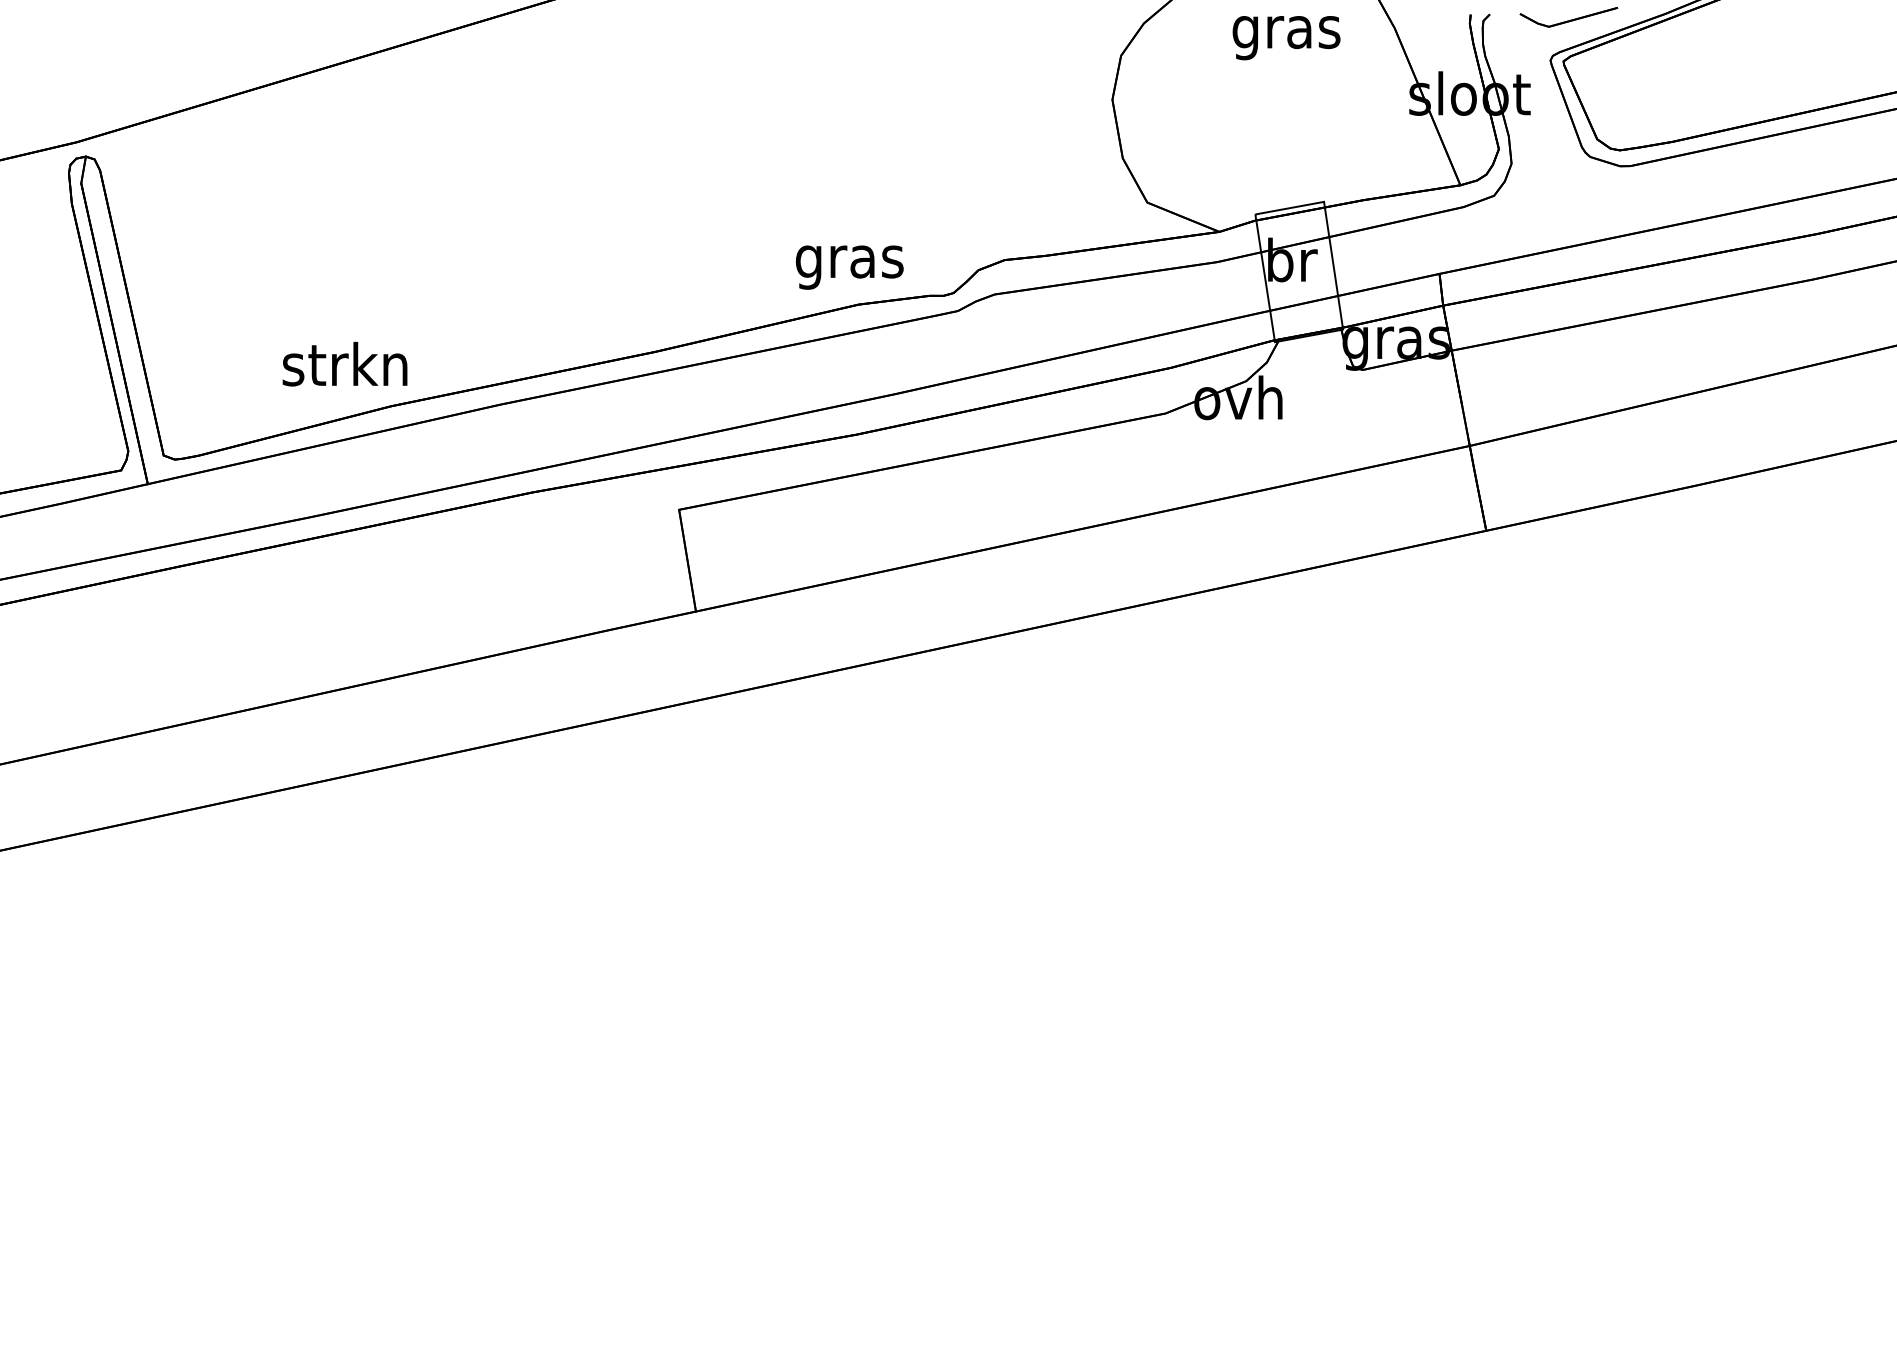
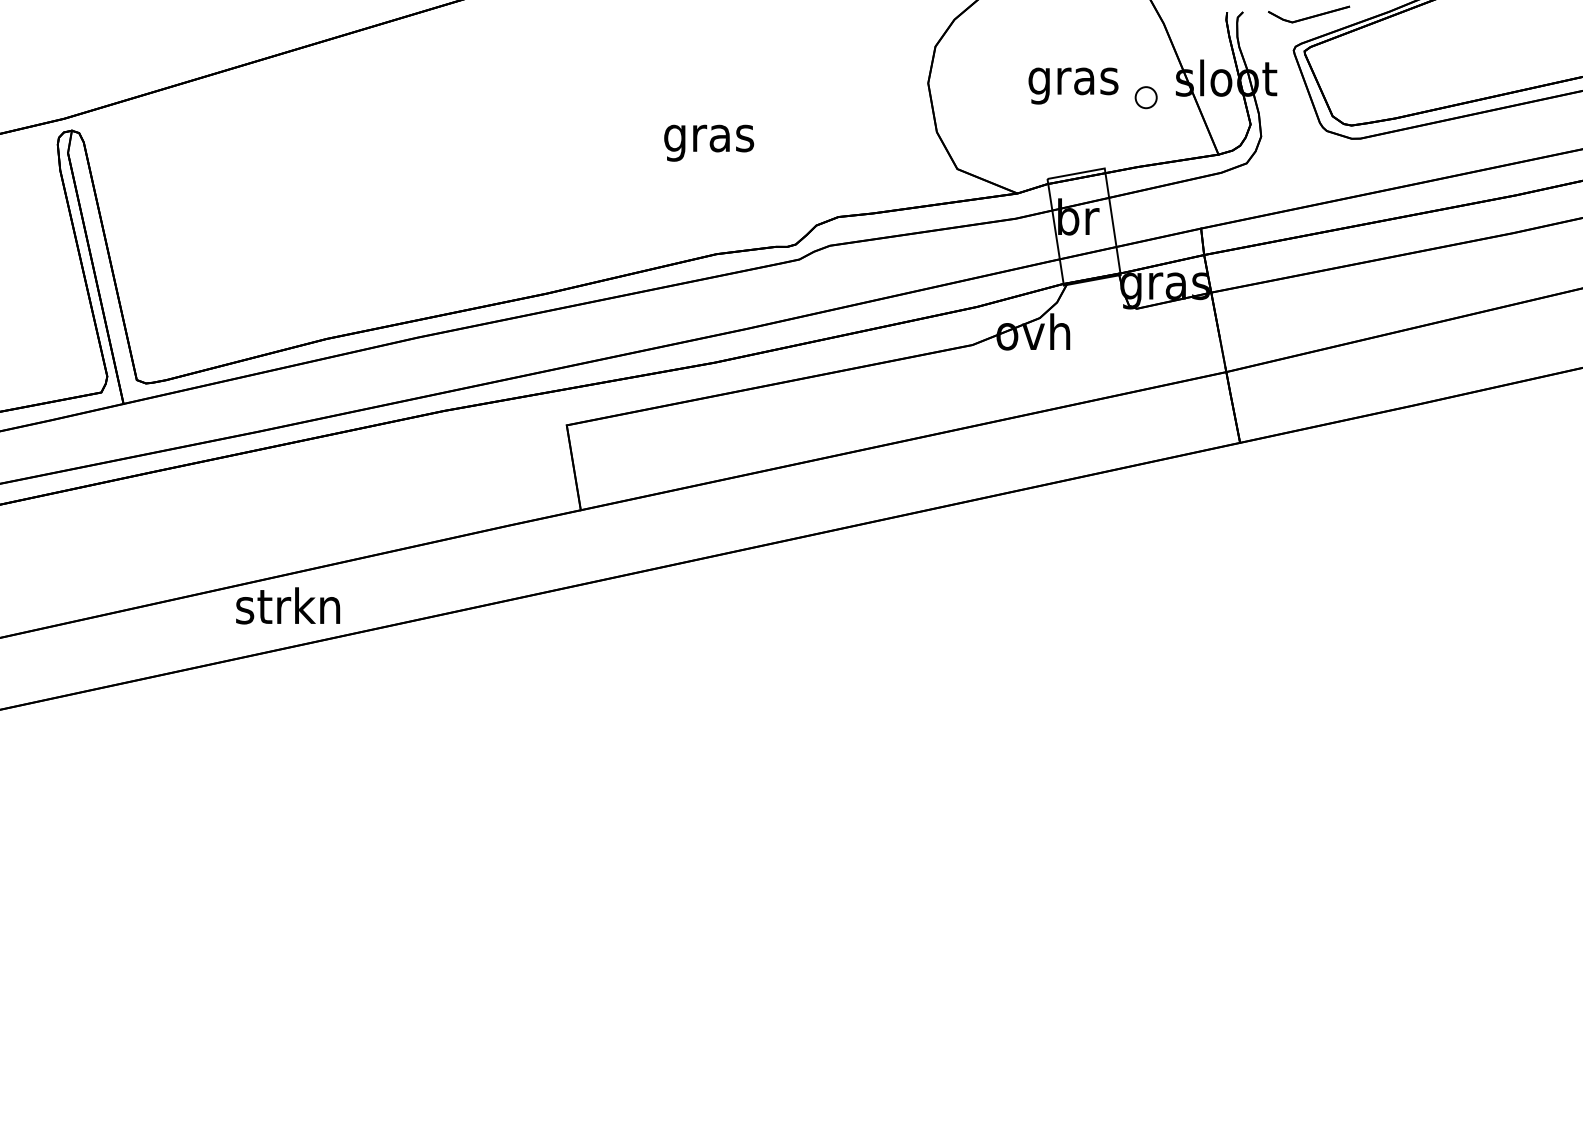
text: (1286, 38) -> (1073, 86), moved
part: (1373, 116) -> (1146, 97), added
text: (849, 267) -> (708, 143), moved
text: (344, 364) -> (287, 606), moved

